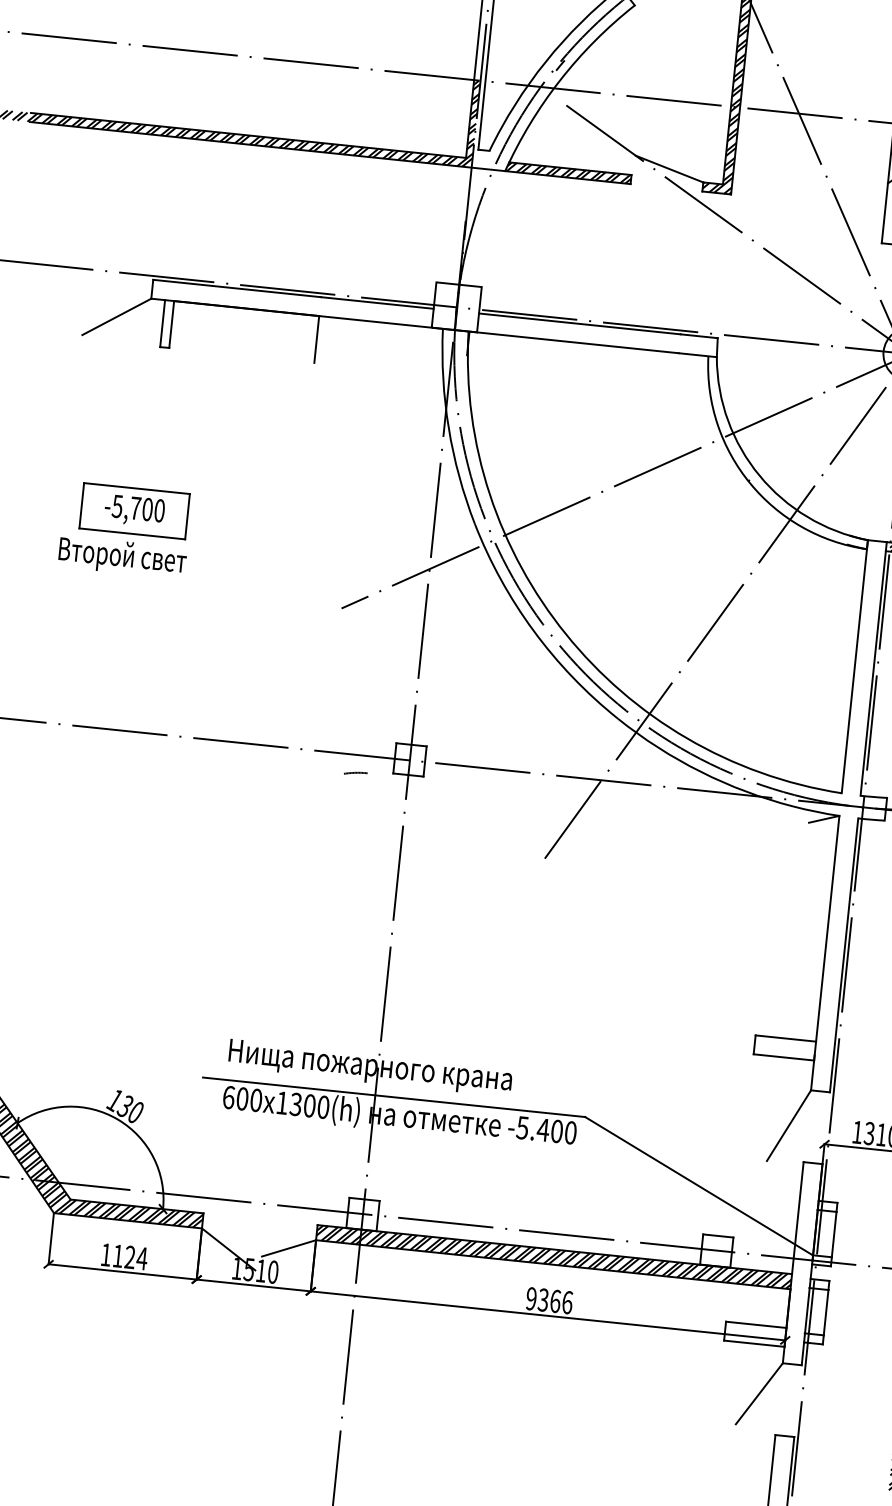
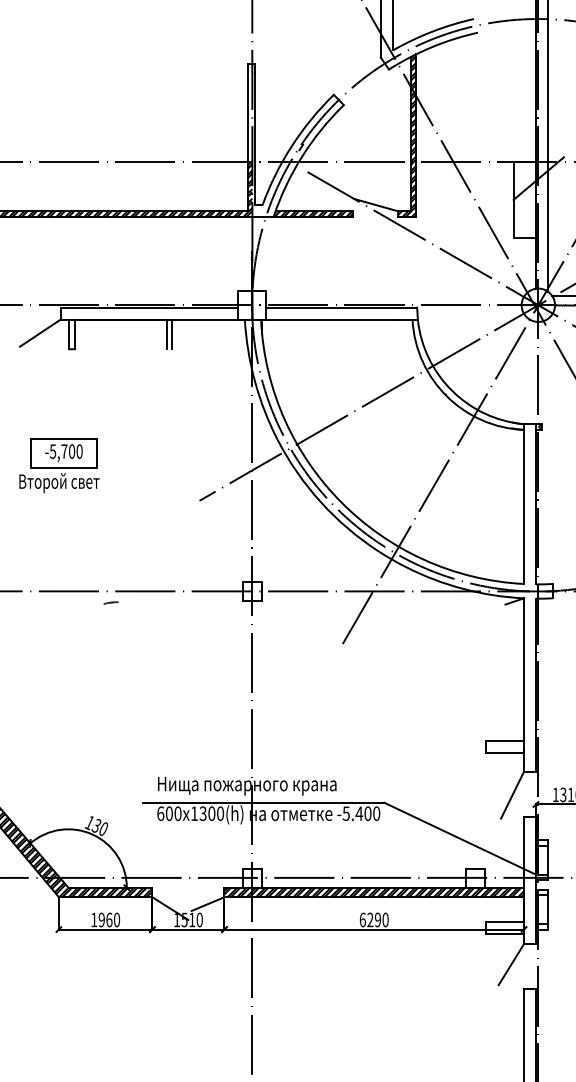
line: (325, 340) -> (172, 334), added
line: (354, 772) -> (110, 602), moved
text: (130, 1256) -> (109, 919), 1124 -> 1960
text: (548, 1299) -> (373, 919), 9366 -> 6290

